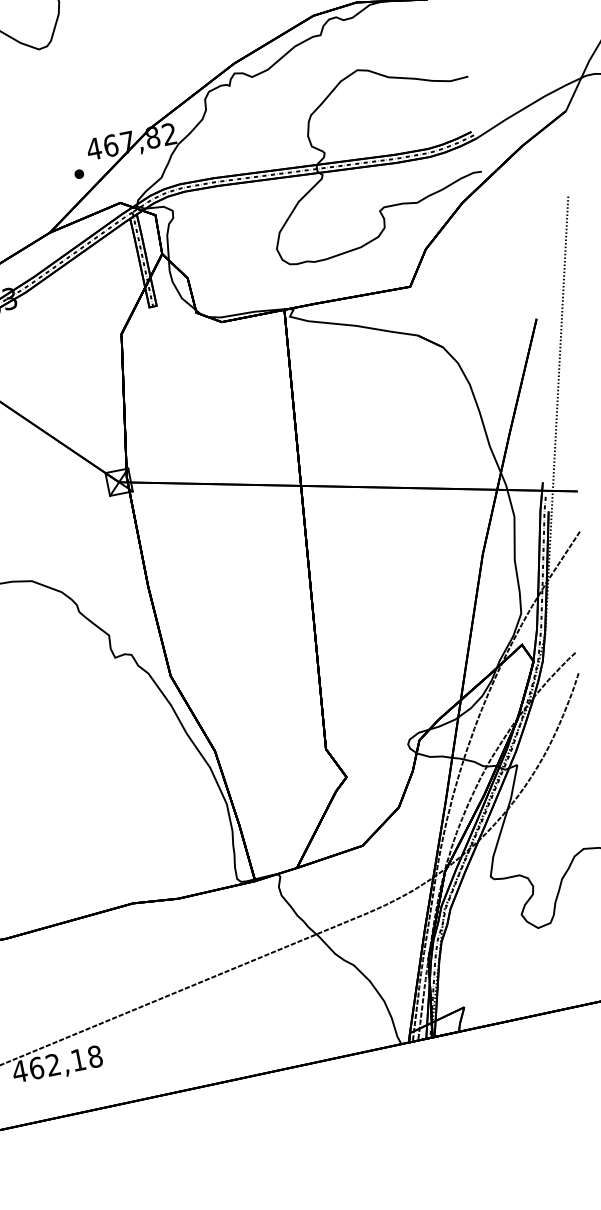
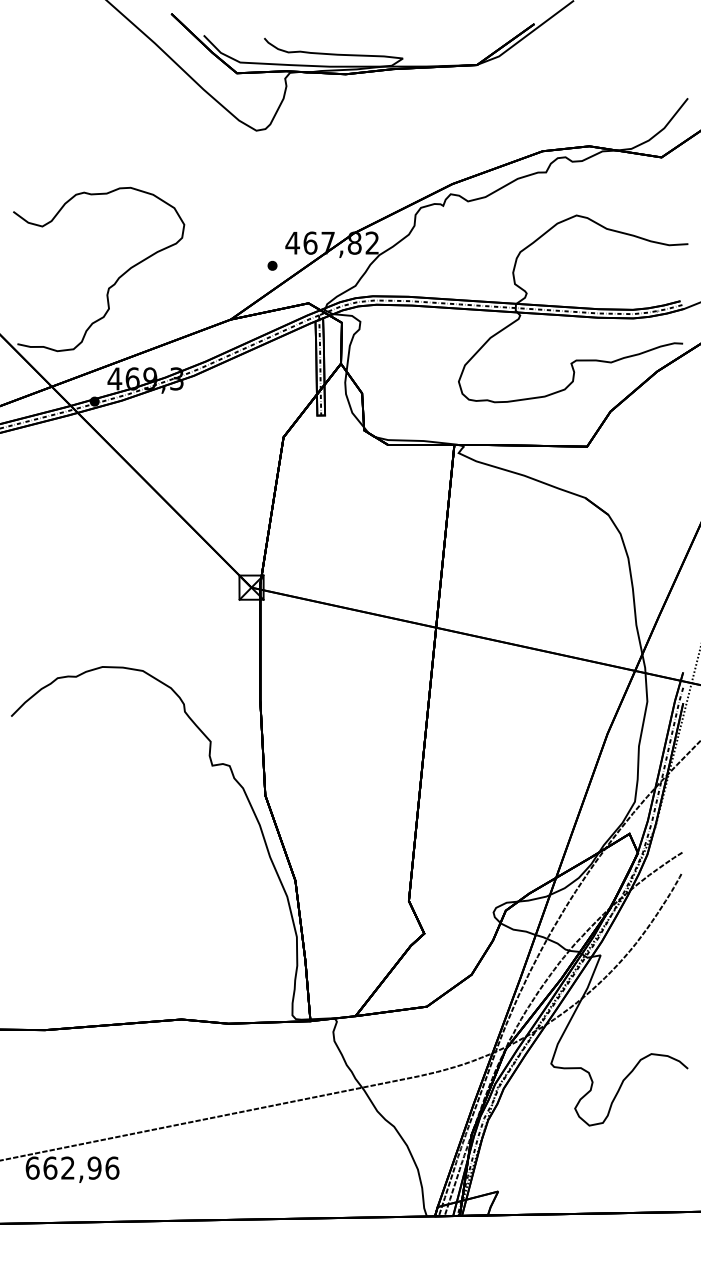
text: (57, 1063) -> (72, 1167), 462,18 -> 662,96

